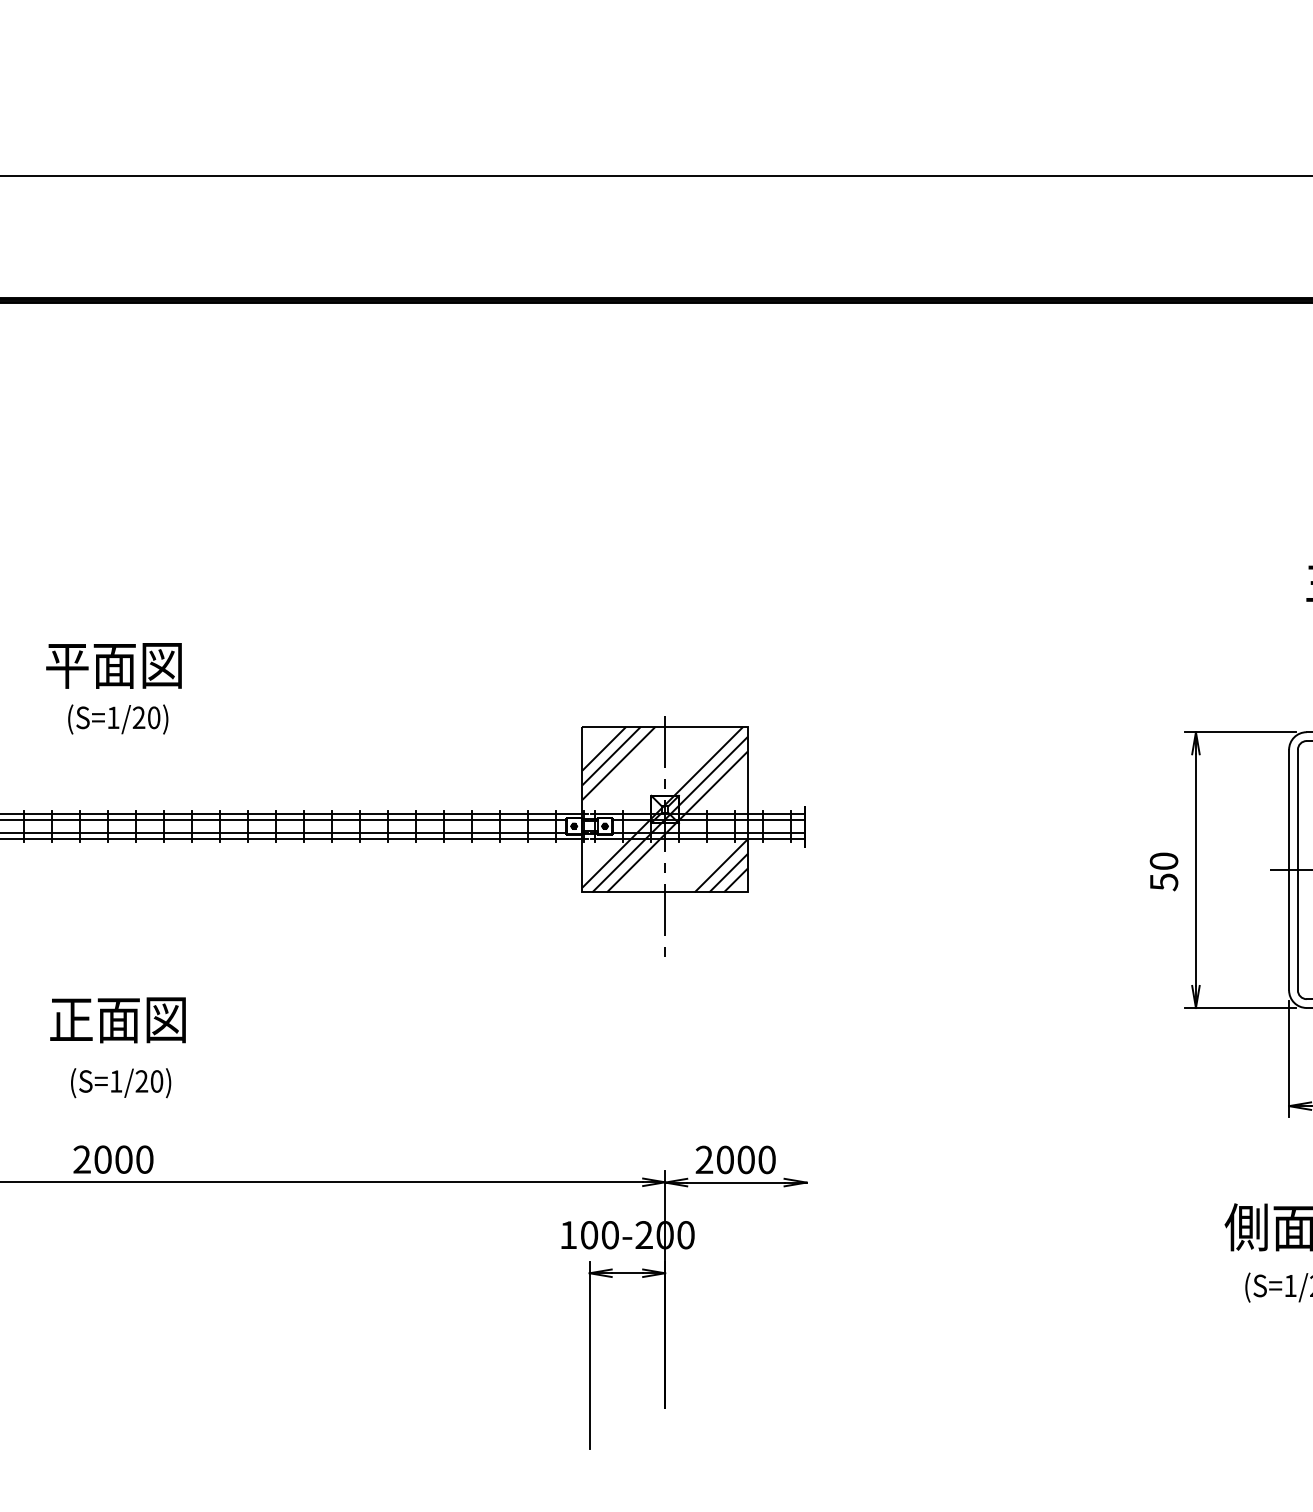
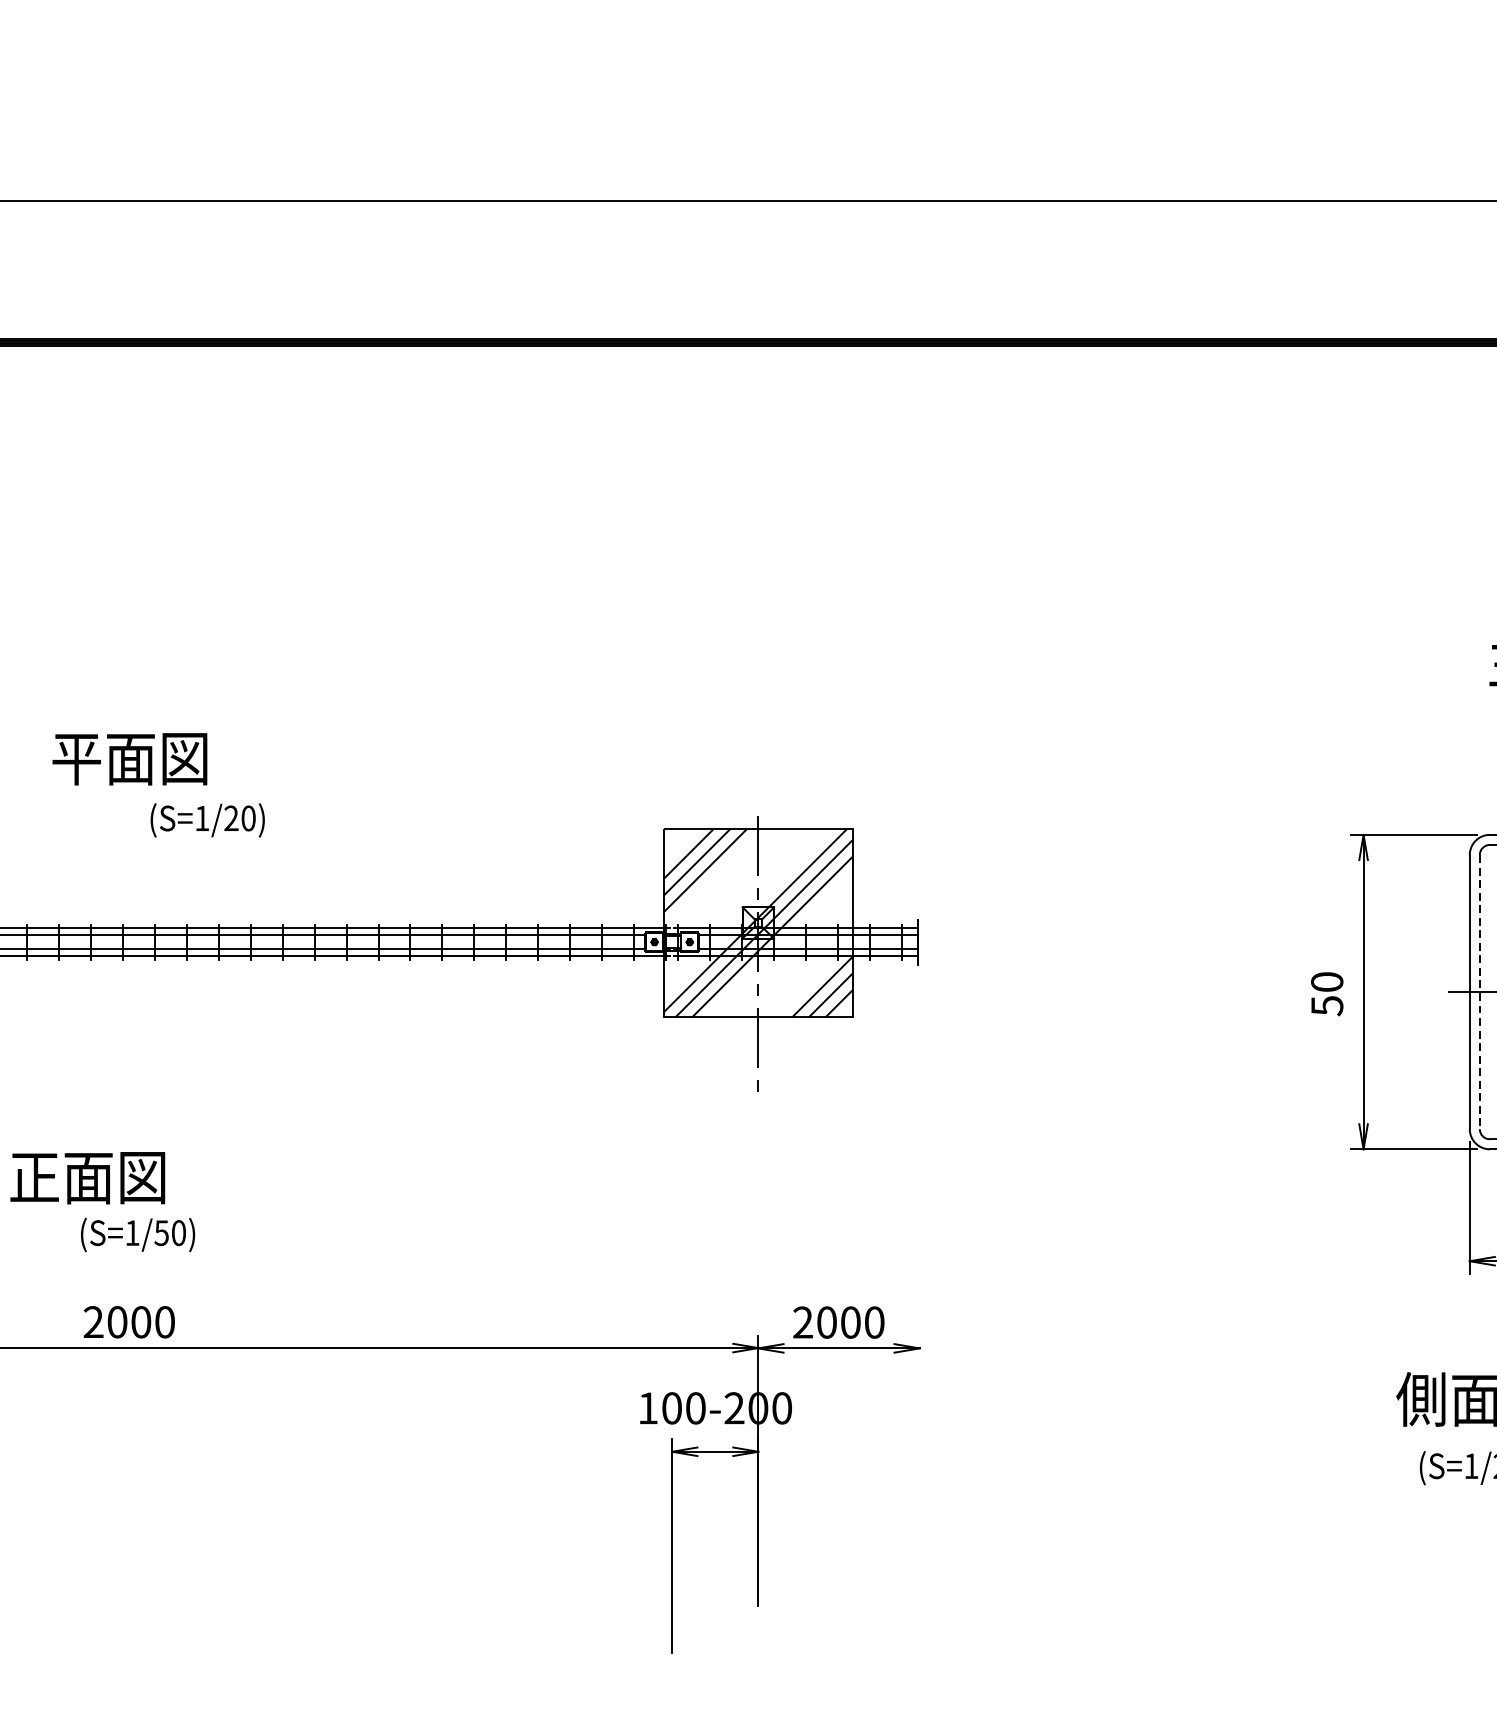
text: (118, 719) -> (208, 820), moved
line: (1297, 870) -> (1479, 992), solid -> dashed
text: (117, 1020) -> (87, 1178), moved
text: (141, 1081) -> (161, 1233), (S=1/20) -> (S=1/50)

